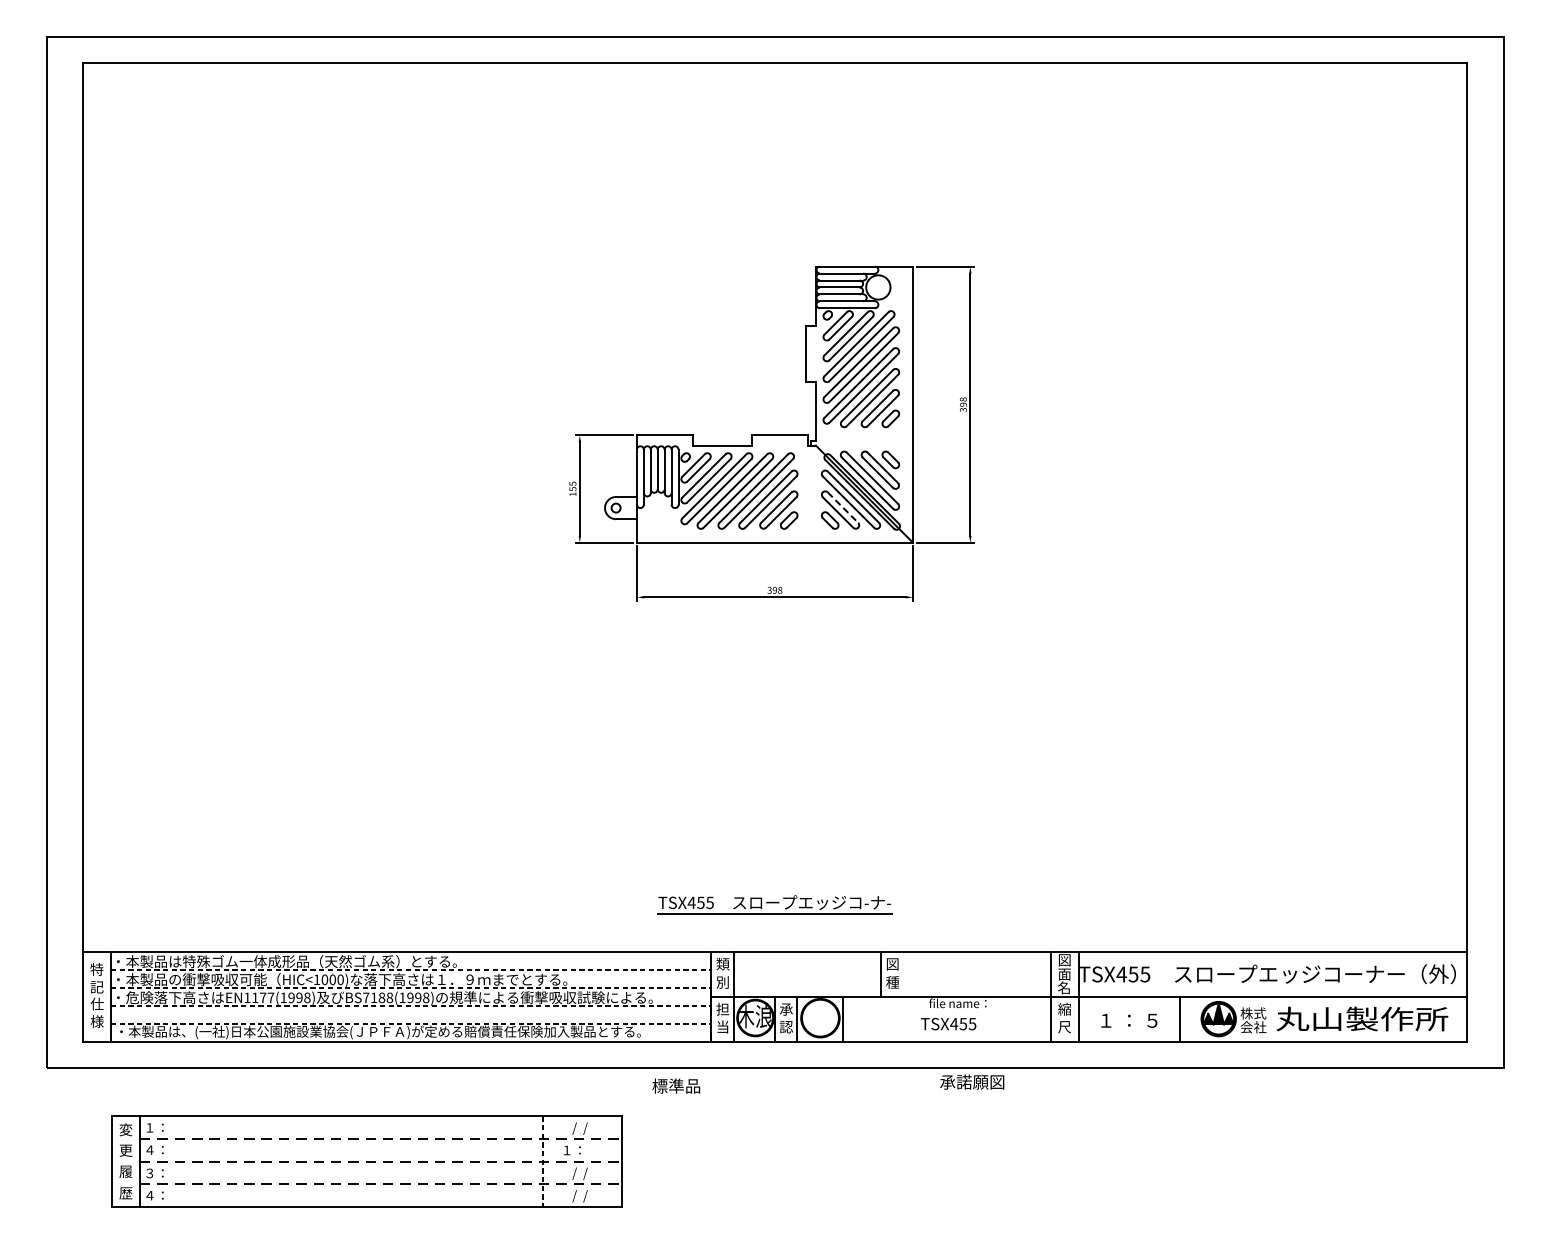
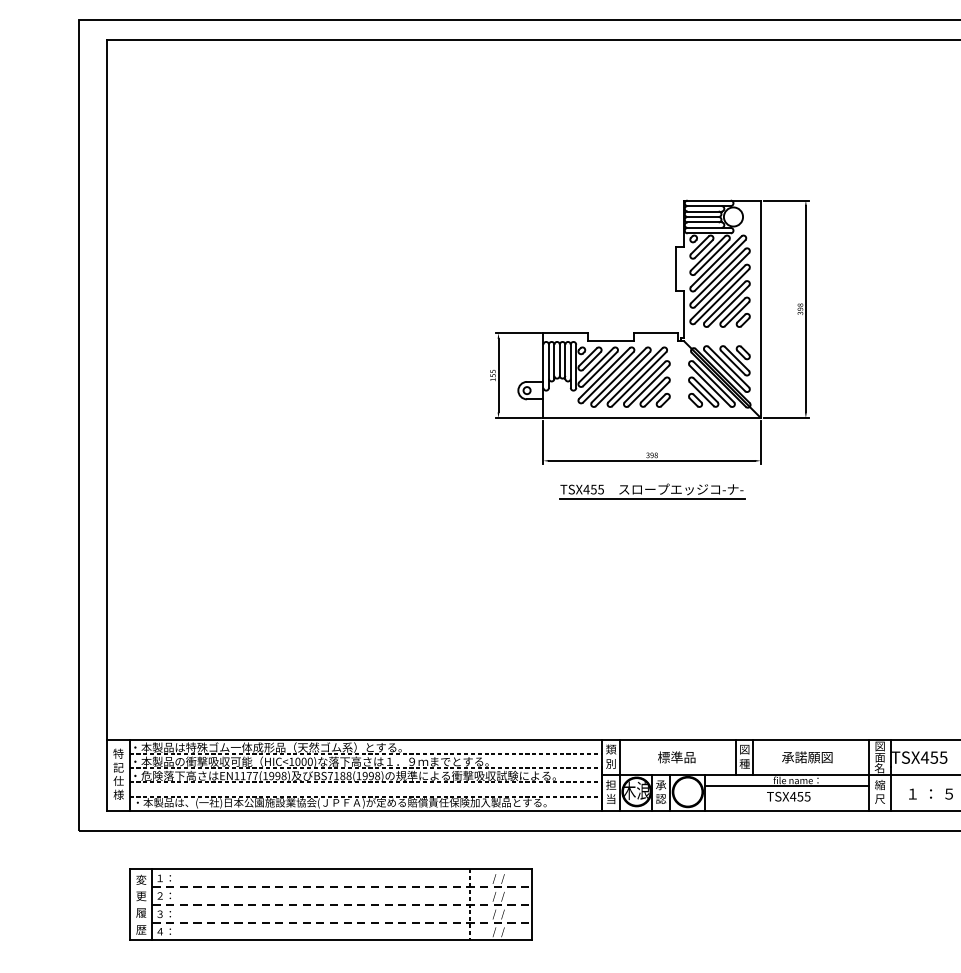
line: (842, 507) -> (705, 390), dashed -> solid
part: (774, 904) -> (651, 490), moved
line: (903, 973) -> (753, 756), added
line: (946, 1010) -> (787, 786), added
text: (972, 1081) -> (807, 756), moved
text: (676, 1085) -> (676, 756), moved
text: (149, 1149) -> (159, 895), ４： -> ２：
text: (575, 1151) -> (495, 896), １： -> /  /

